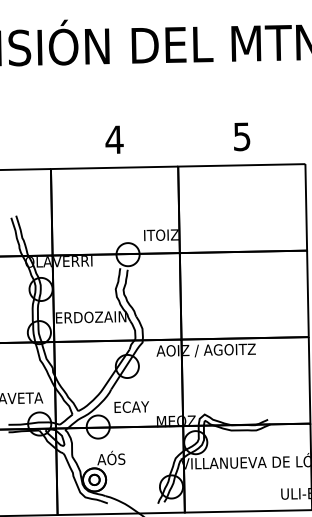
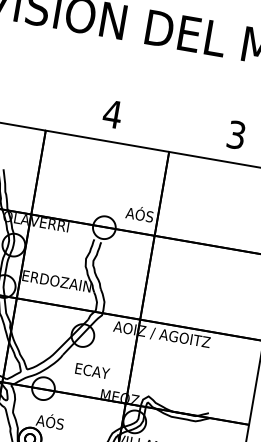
text: (242, 136) -> (236, 134), 5 -> 3
text: (161, 233) -> (140, 213), ITOIZ -> AÓS
text: (131, 406) -> (92, 370), moved

